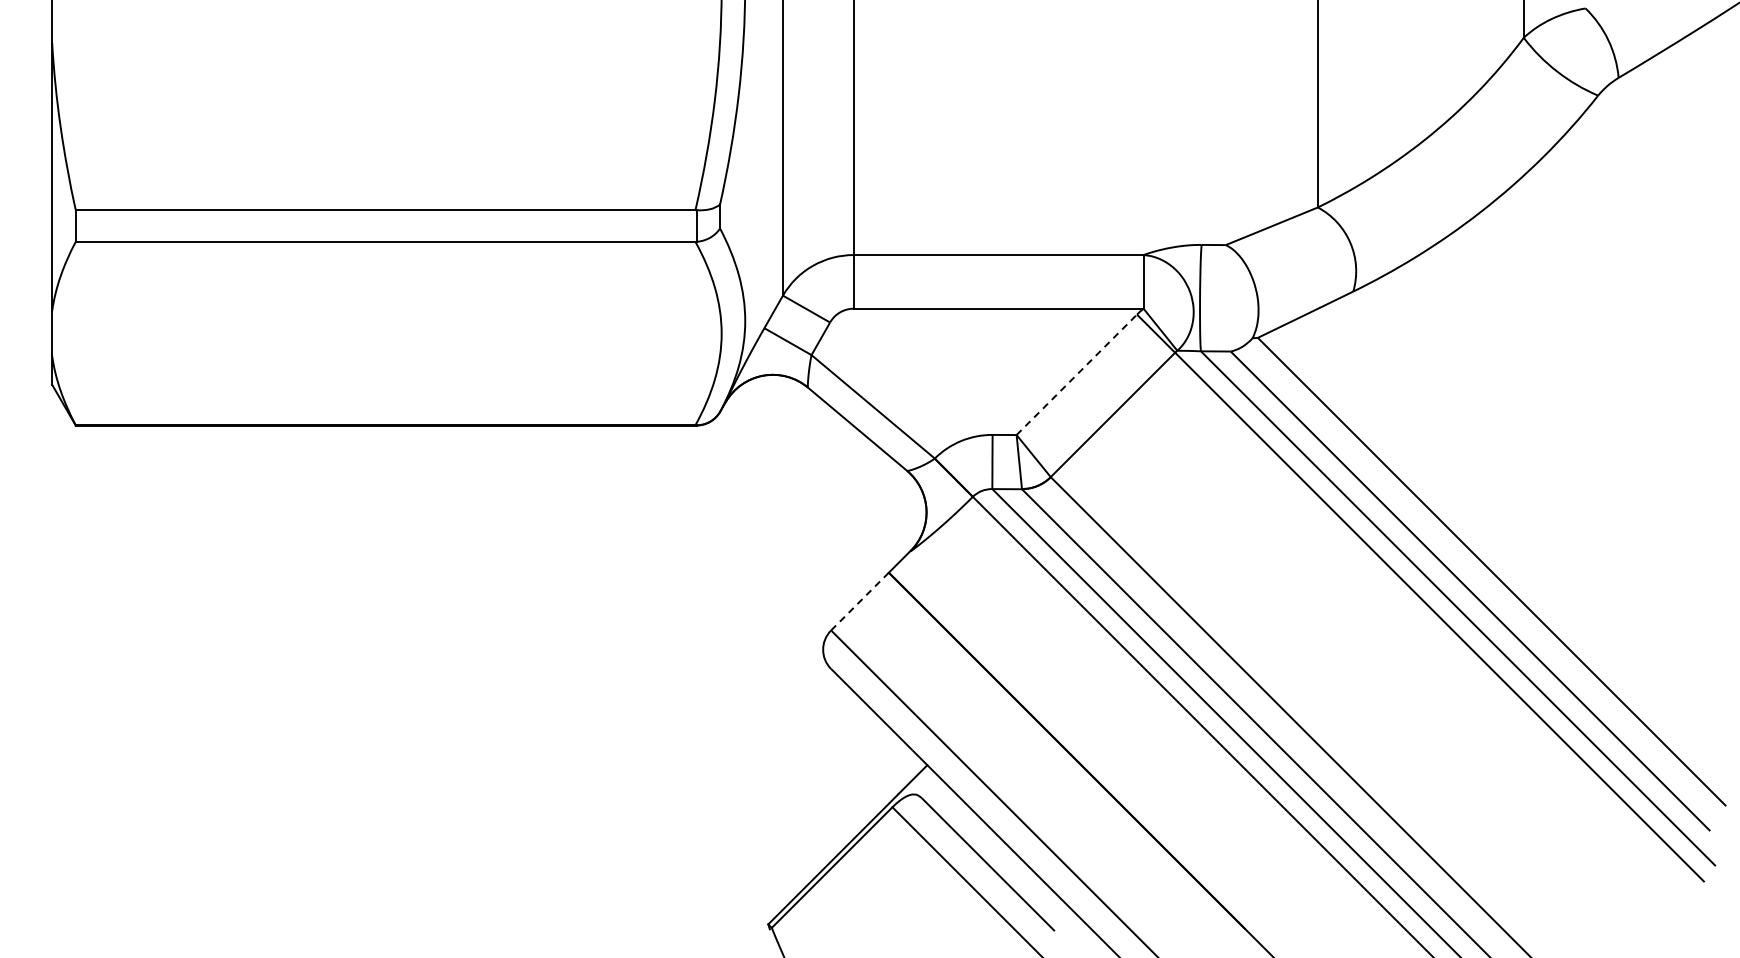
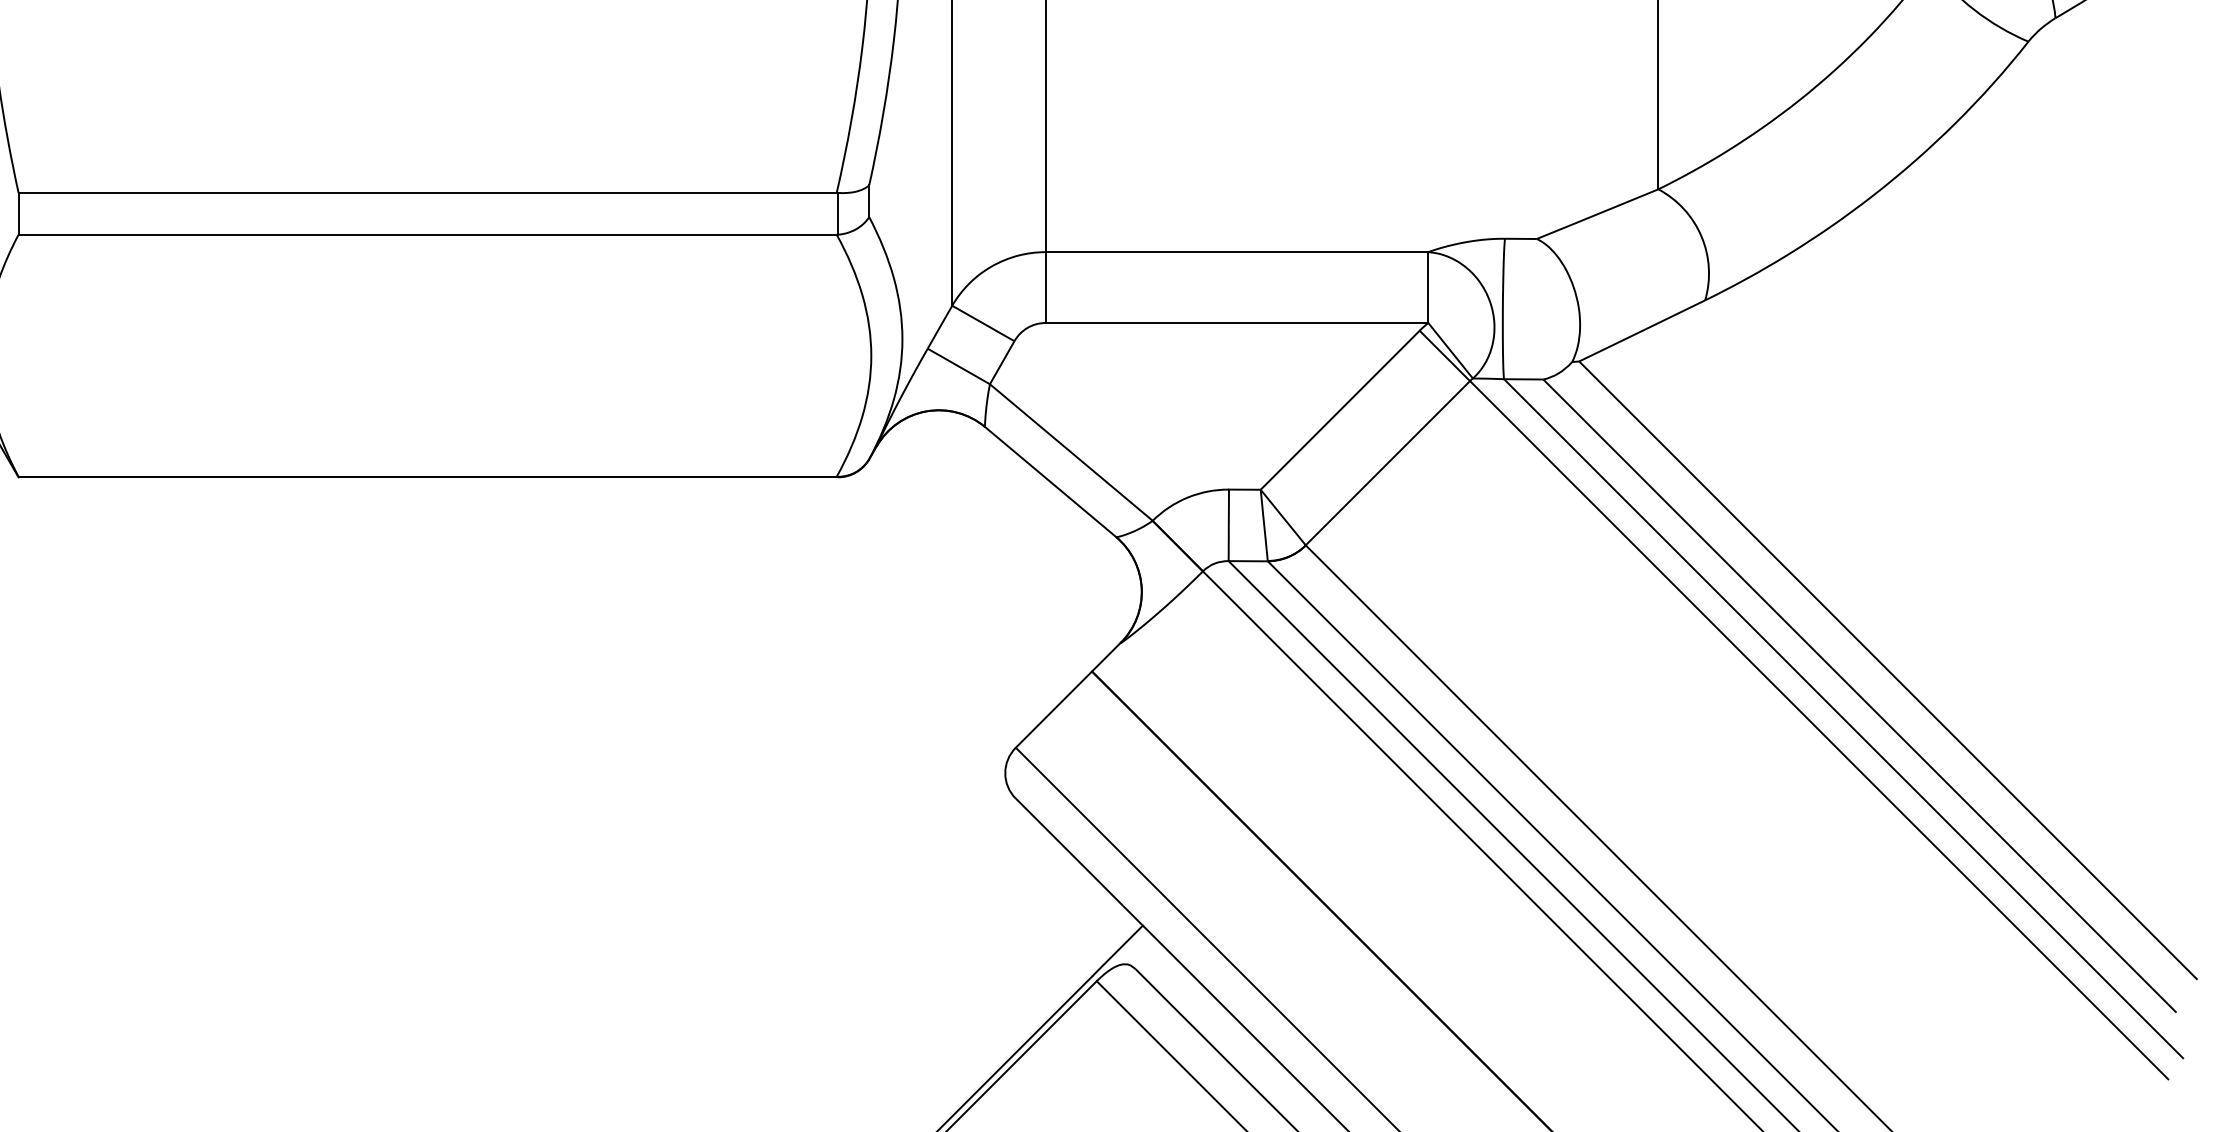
line: (1077, 374) -> (1341, 409), dashed -> solid
line: (860, 601) -> (1054, 709), dashed -> solid

